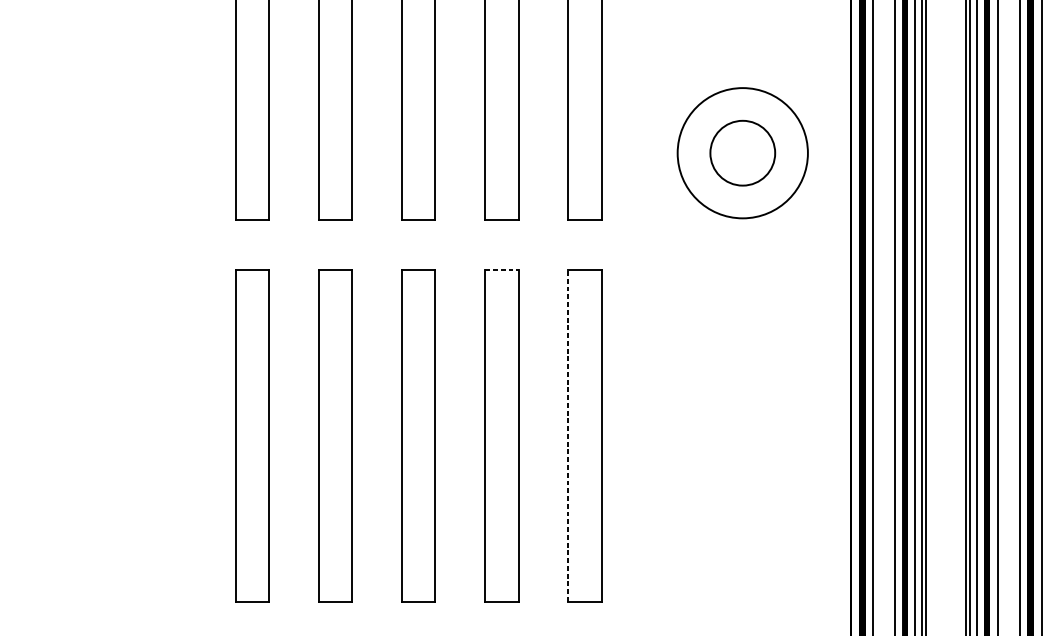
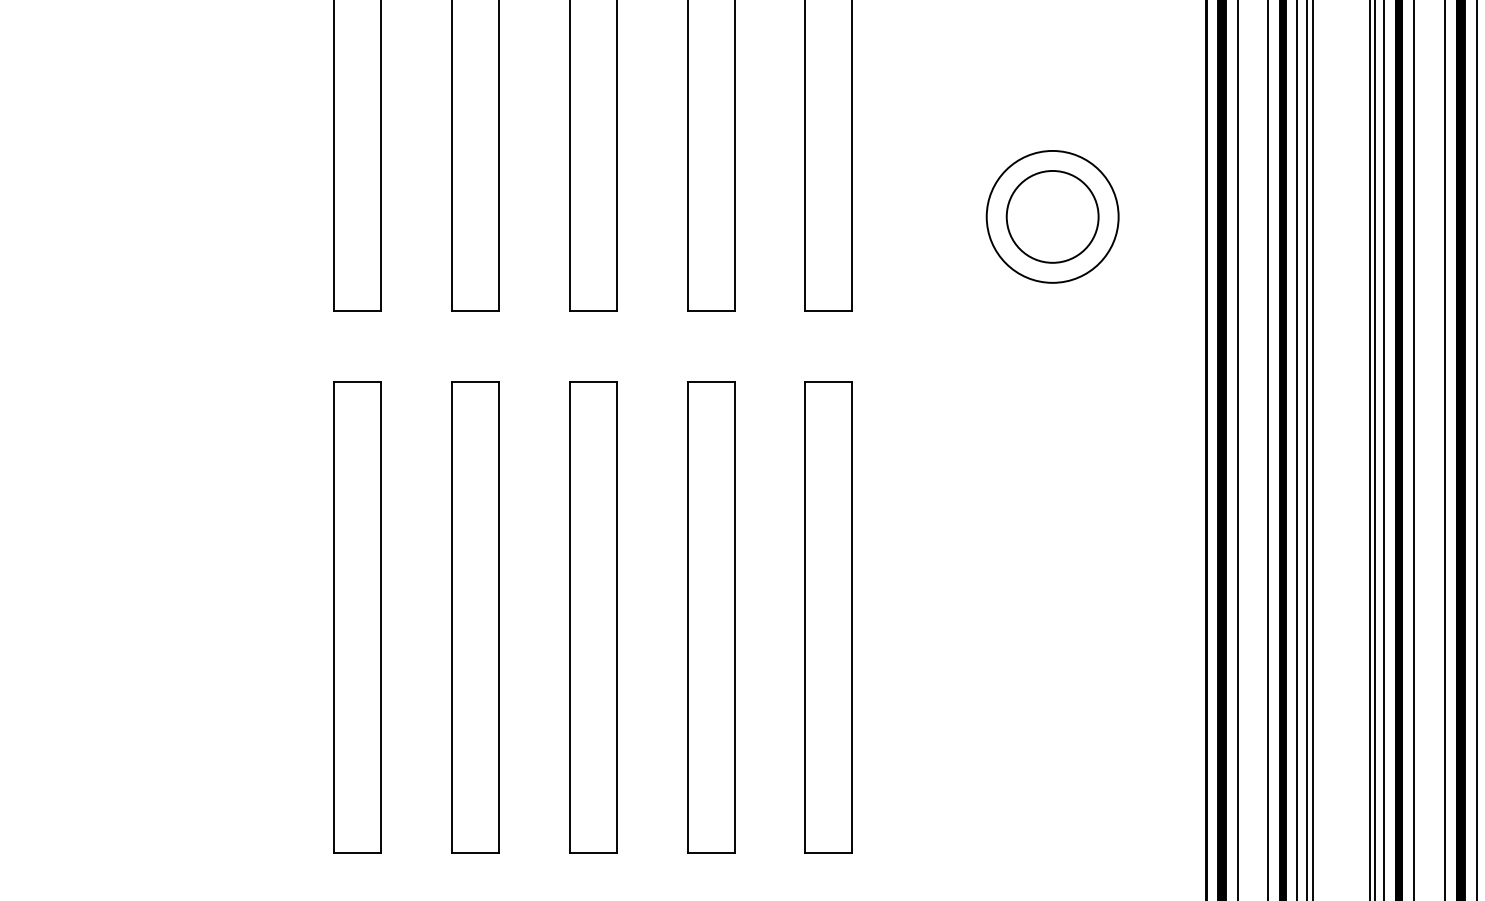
circle: (742, 152) -> (1052, 216), size x0.71
line: (502, 269) -> (711, 381), dashed -> solid
line: (568, 435) -> (805, 617), dashed -> solid

